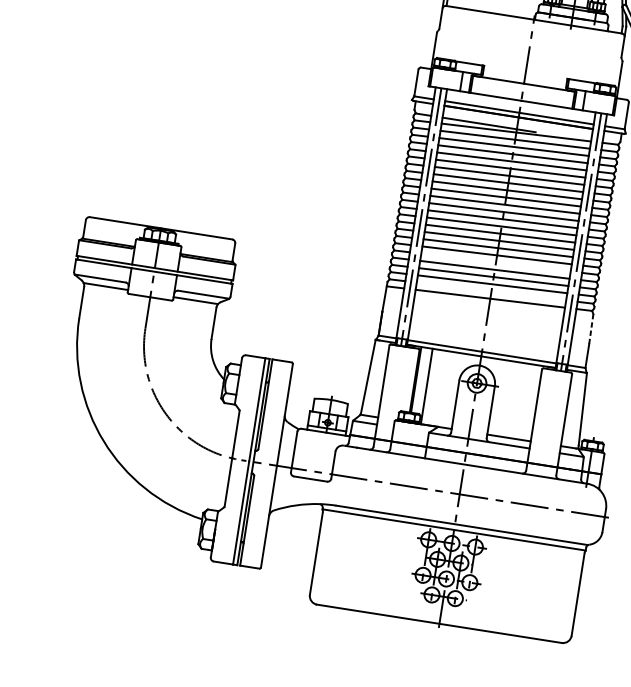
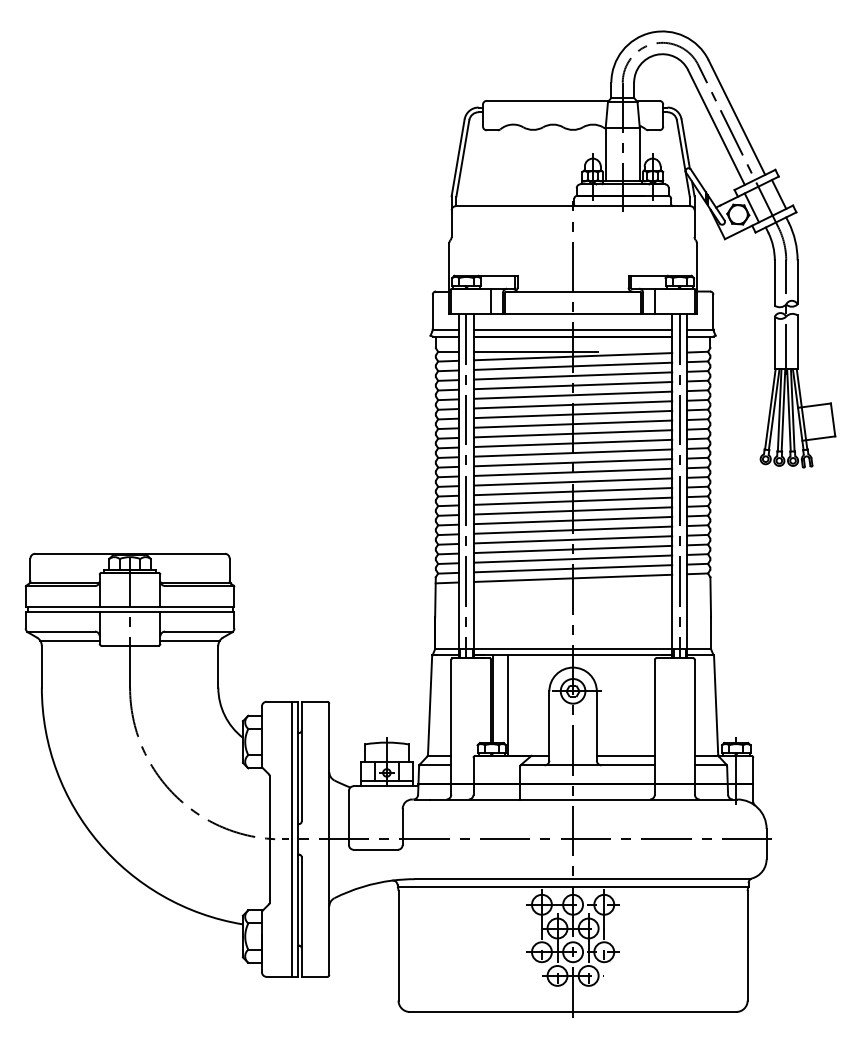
line: (496, 262) -> (573, 529), added
line: (491, 291) -> (573, 568), added
line: (591, 329) -> (710, 597), dashed -> solid

